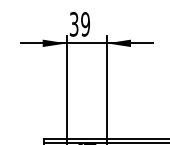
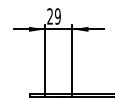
text: (73, 24) -> (49, 16), 39 -> 29

